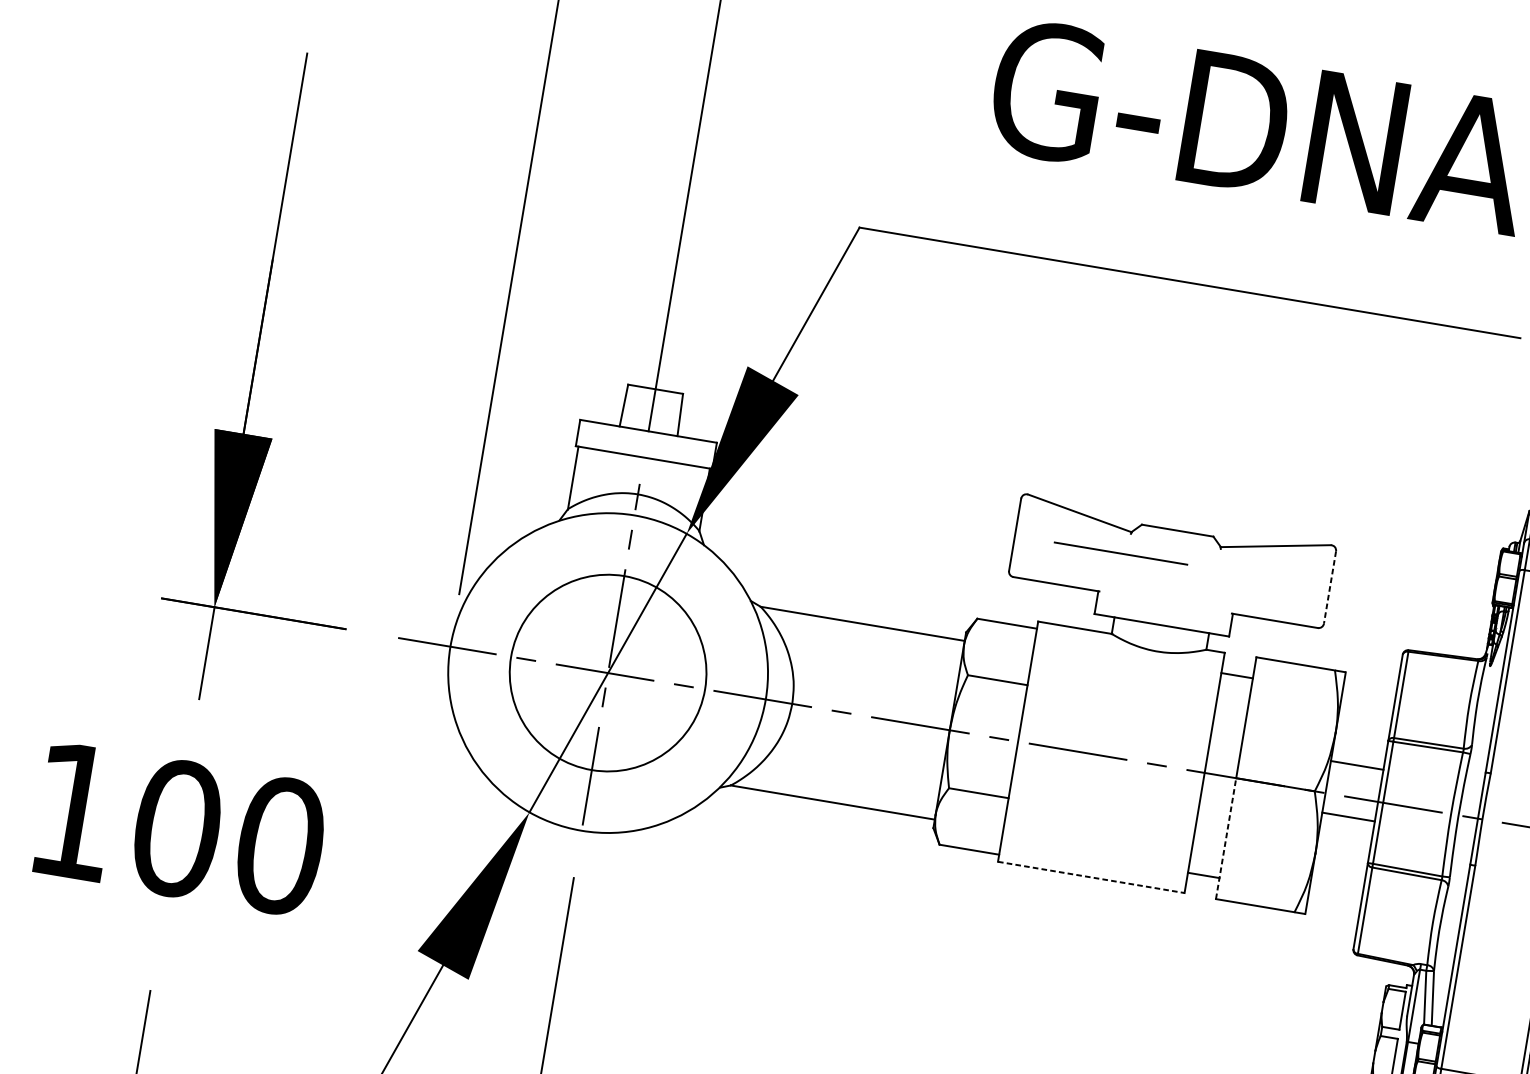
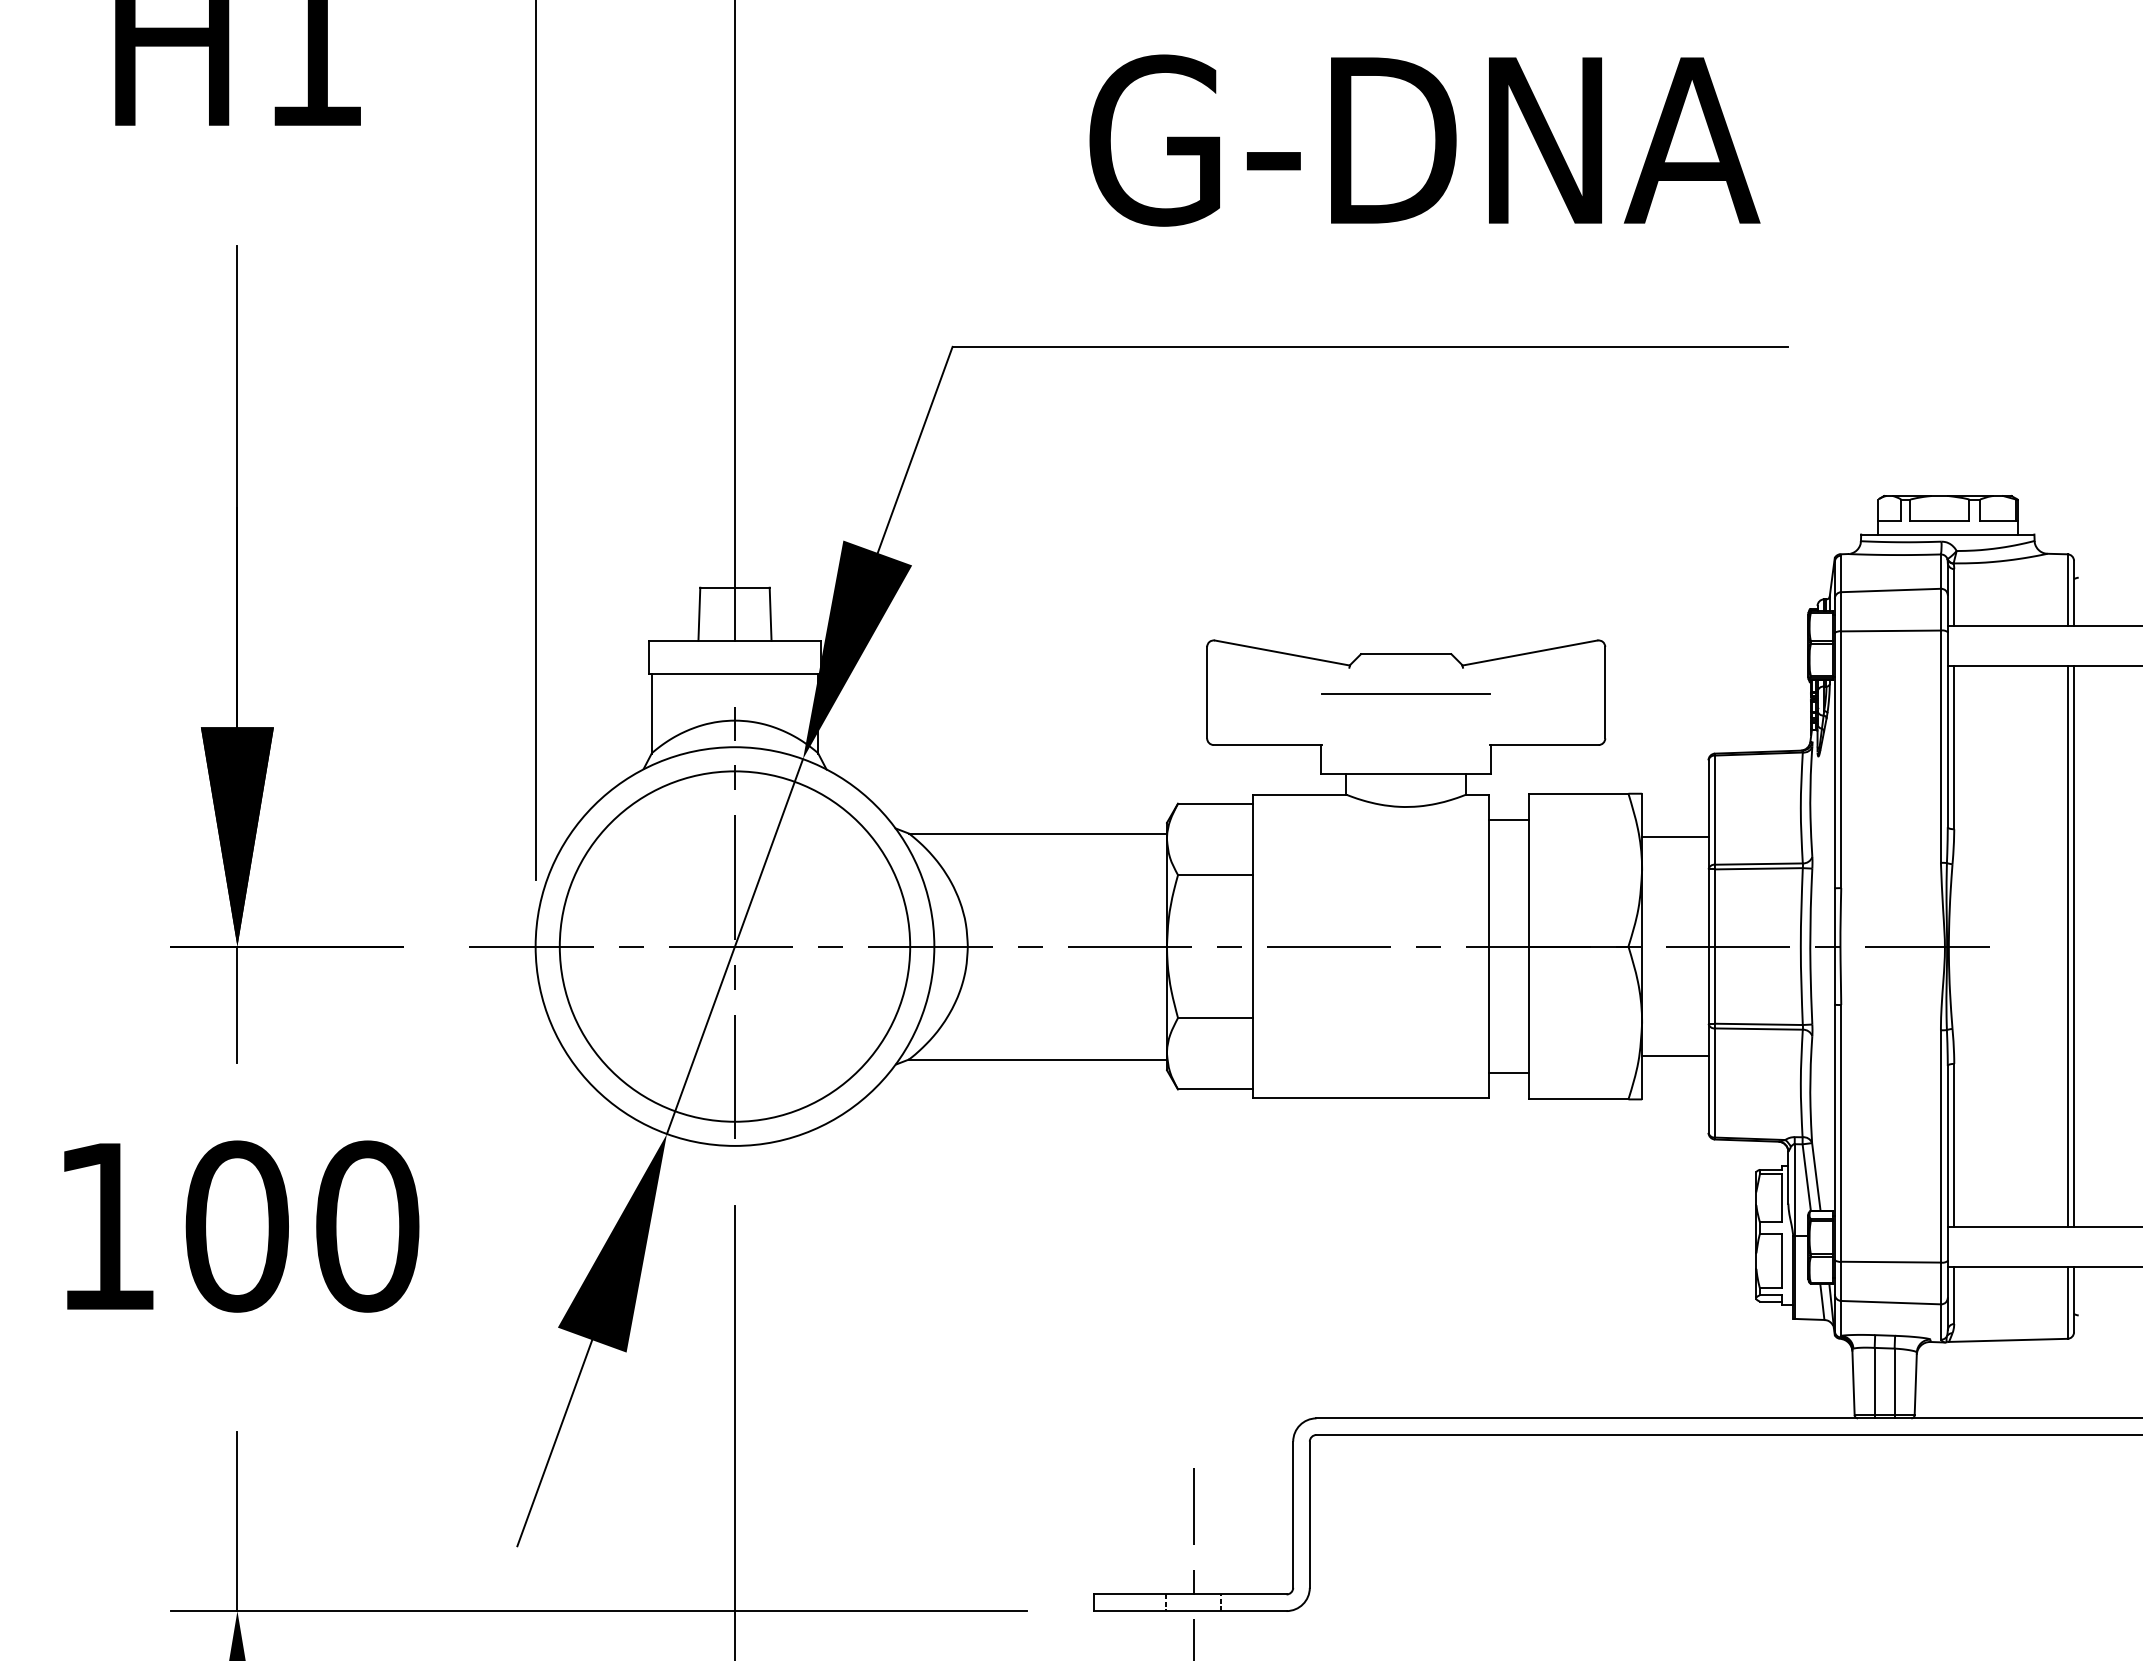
line: (1120, 553) -> (1405, 693), moved
line: (1330, 587) -> (1605, 692), dashed -> solid
circle: (607, 672) -> (734, 946), size x1.43
line: (1357, 765) -> (1675, 836), moved
line: (1348, 817) -> (1675, 1056), moved
line: (1226, 838) -> (1529, 1022), dashed -> solid
line: (1091, 877) -> (1371, 1098), dashed -> solid

